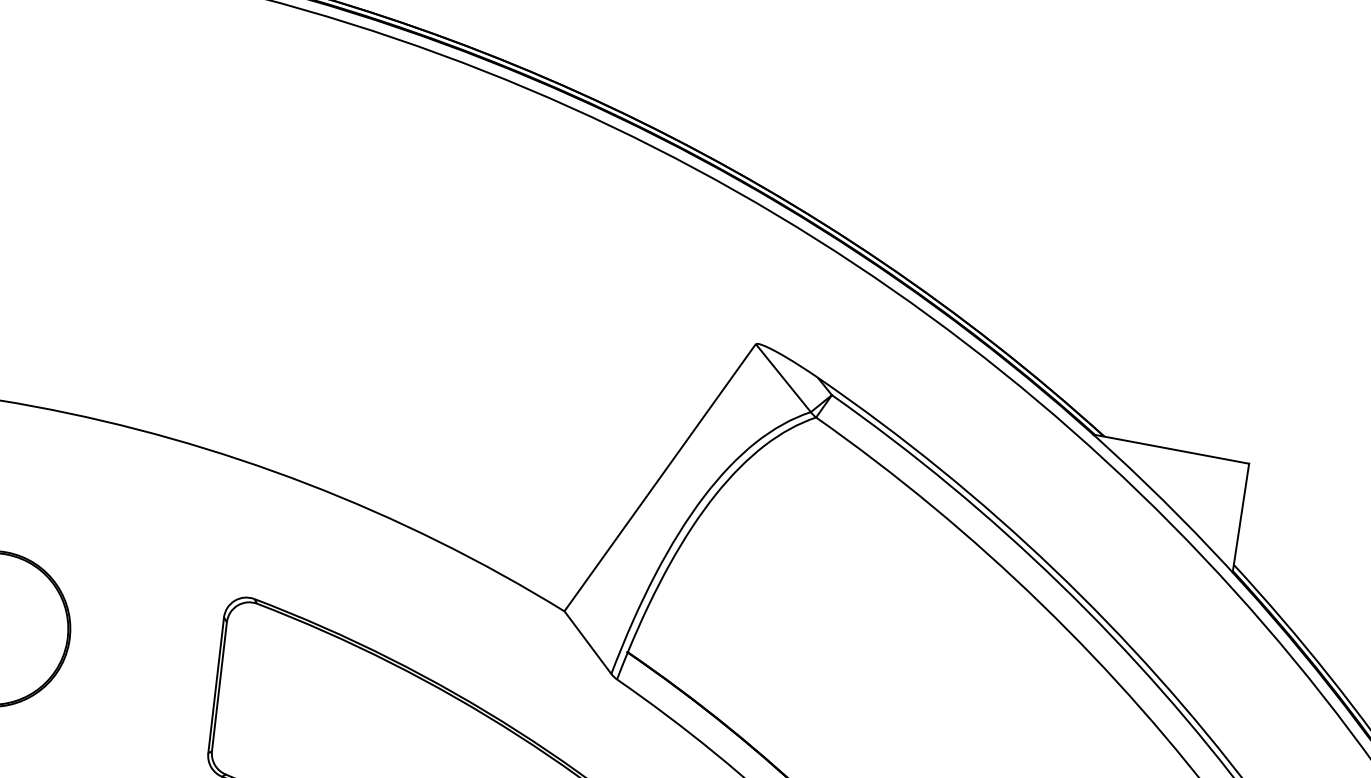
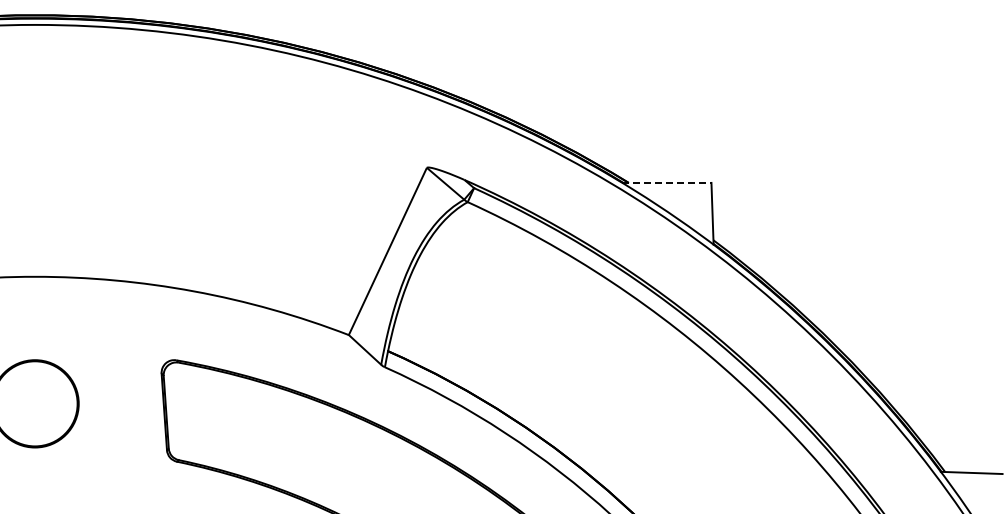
line: (1170, 448) -> (666, 182), solid -> dashed

